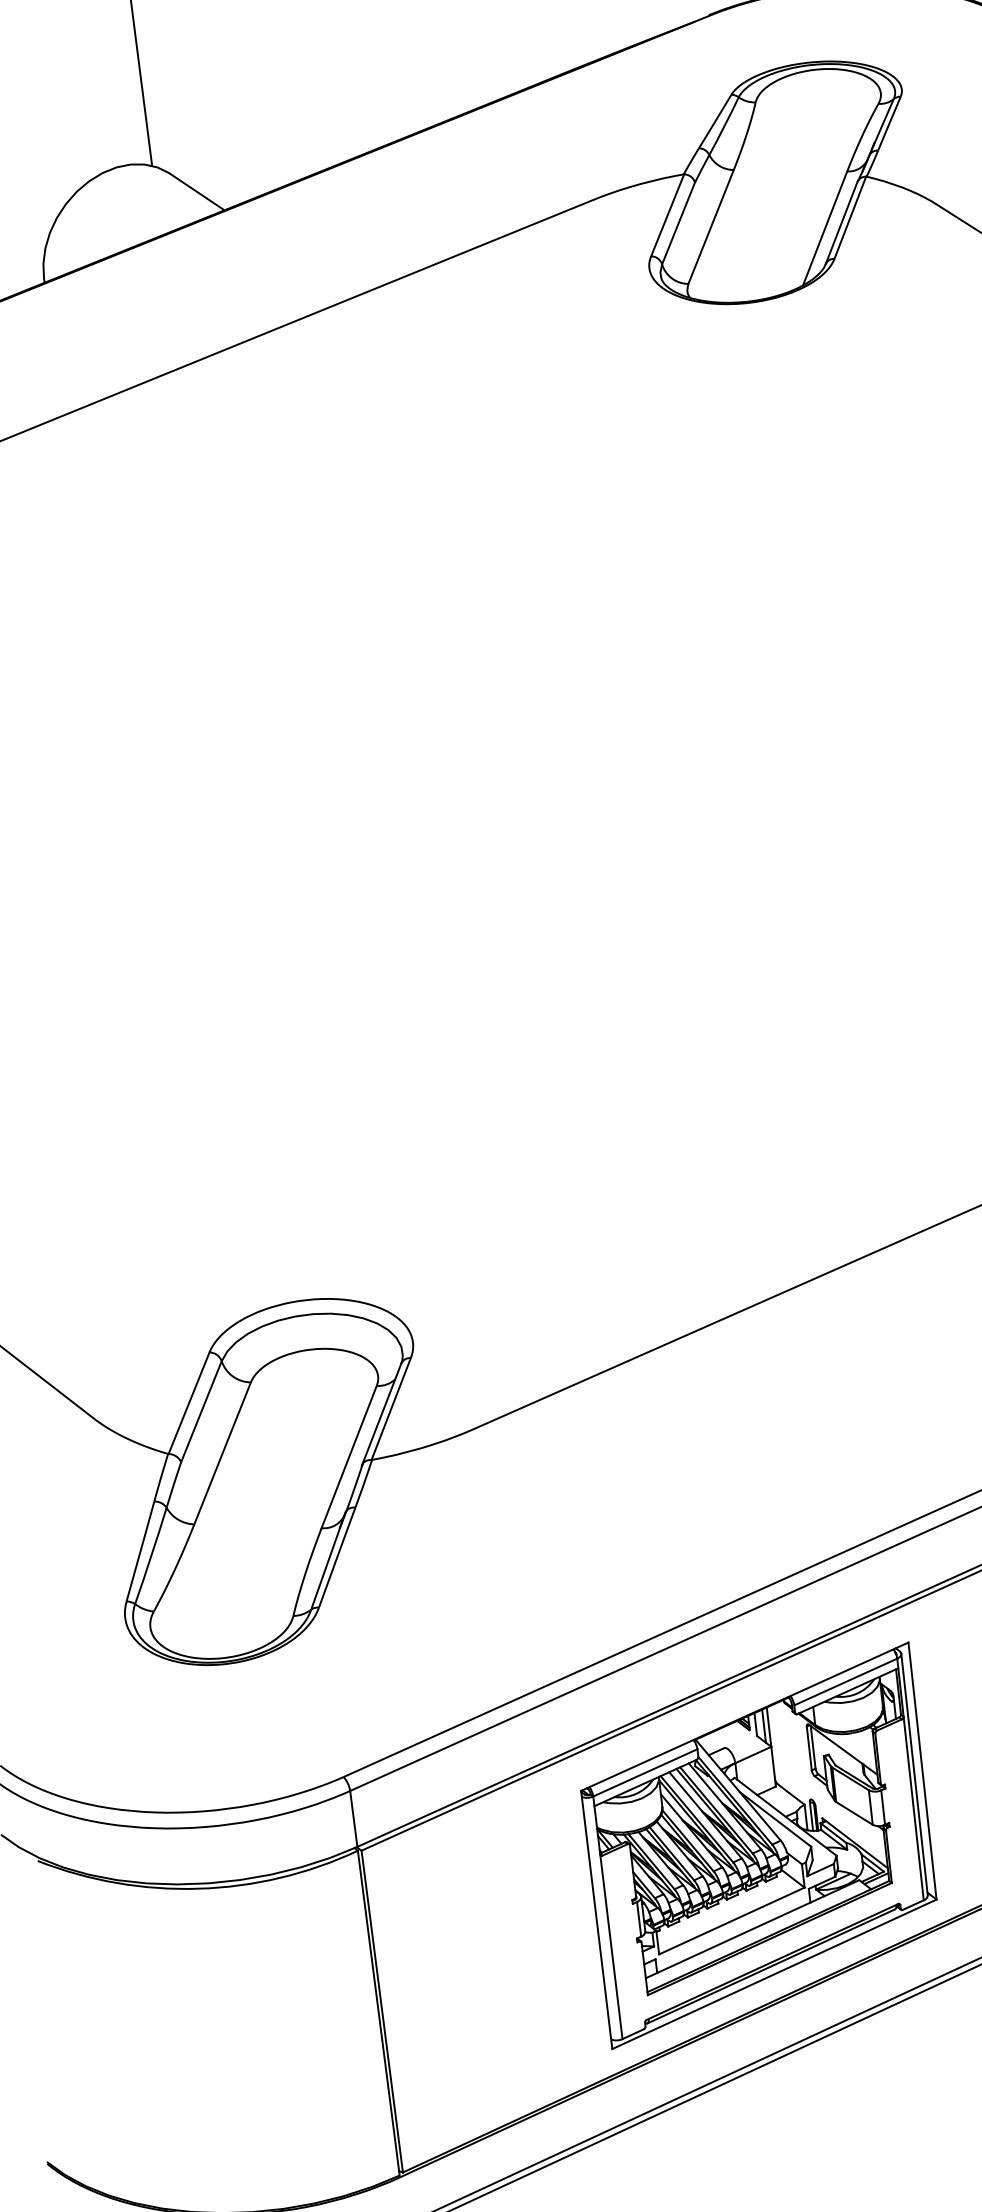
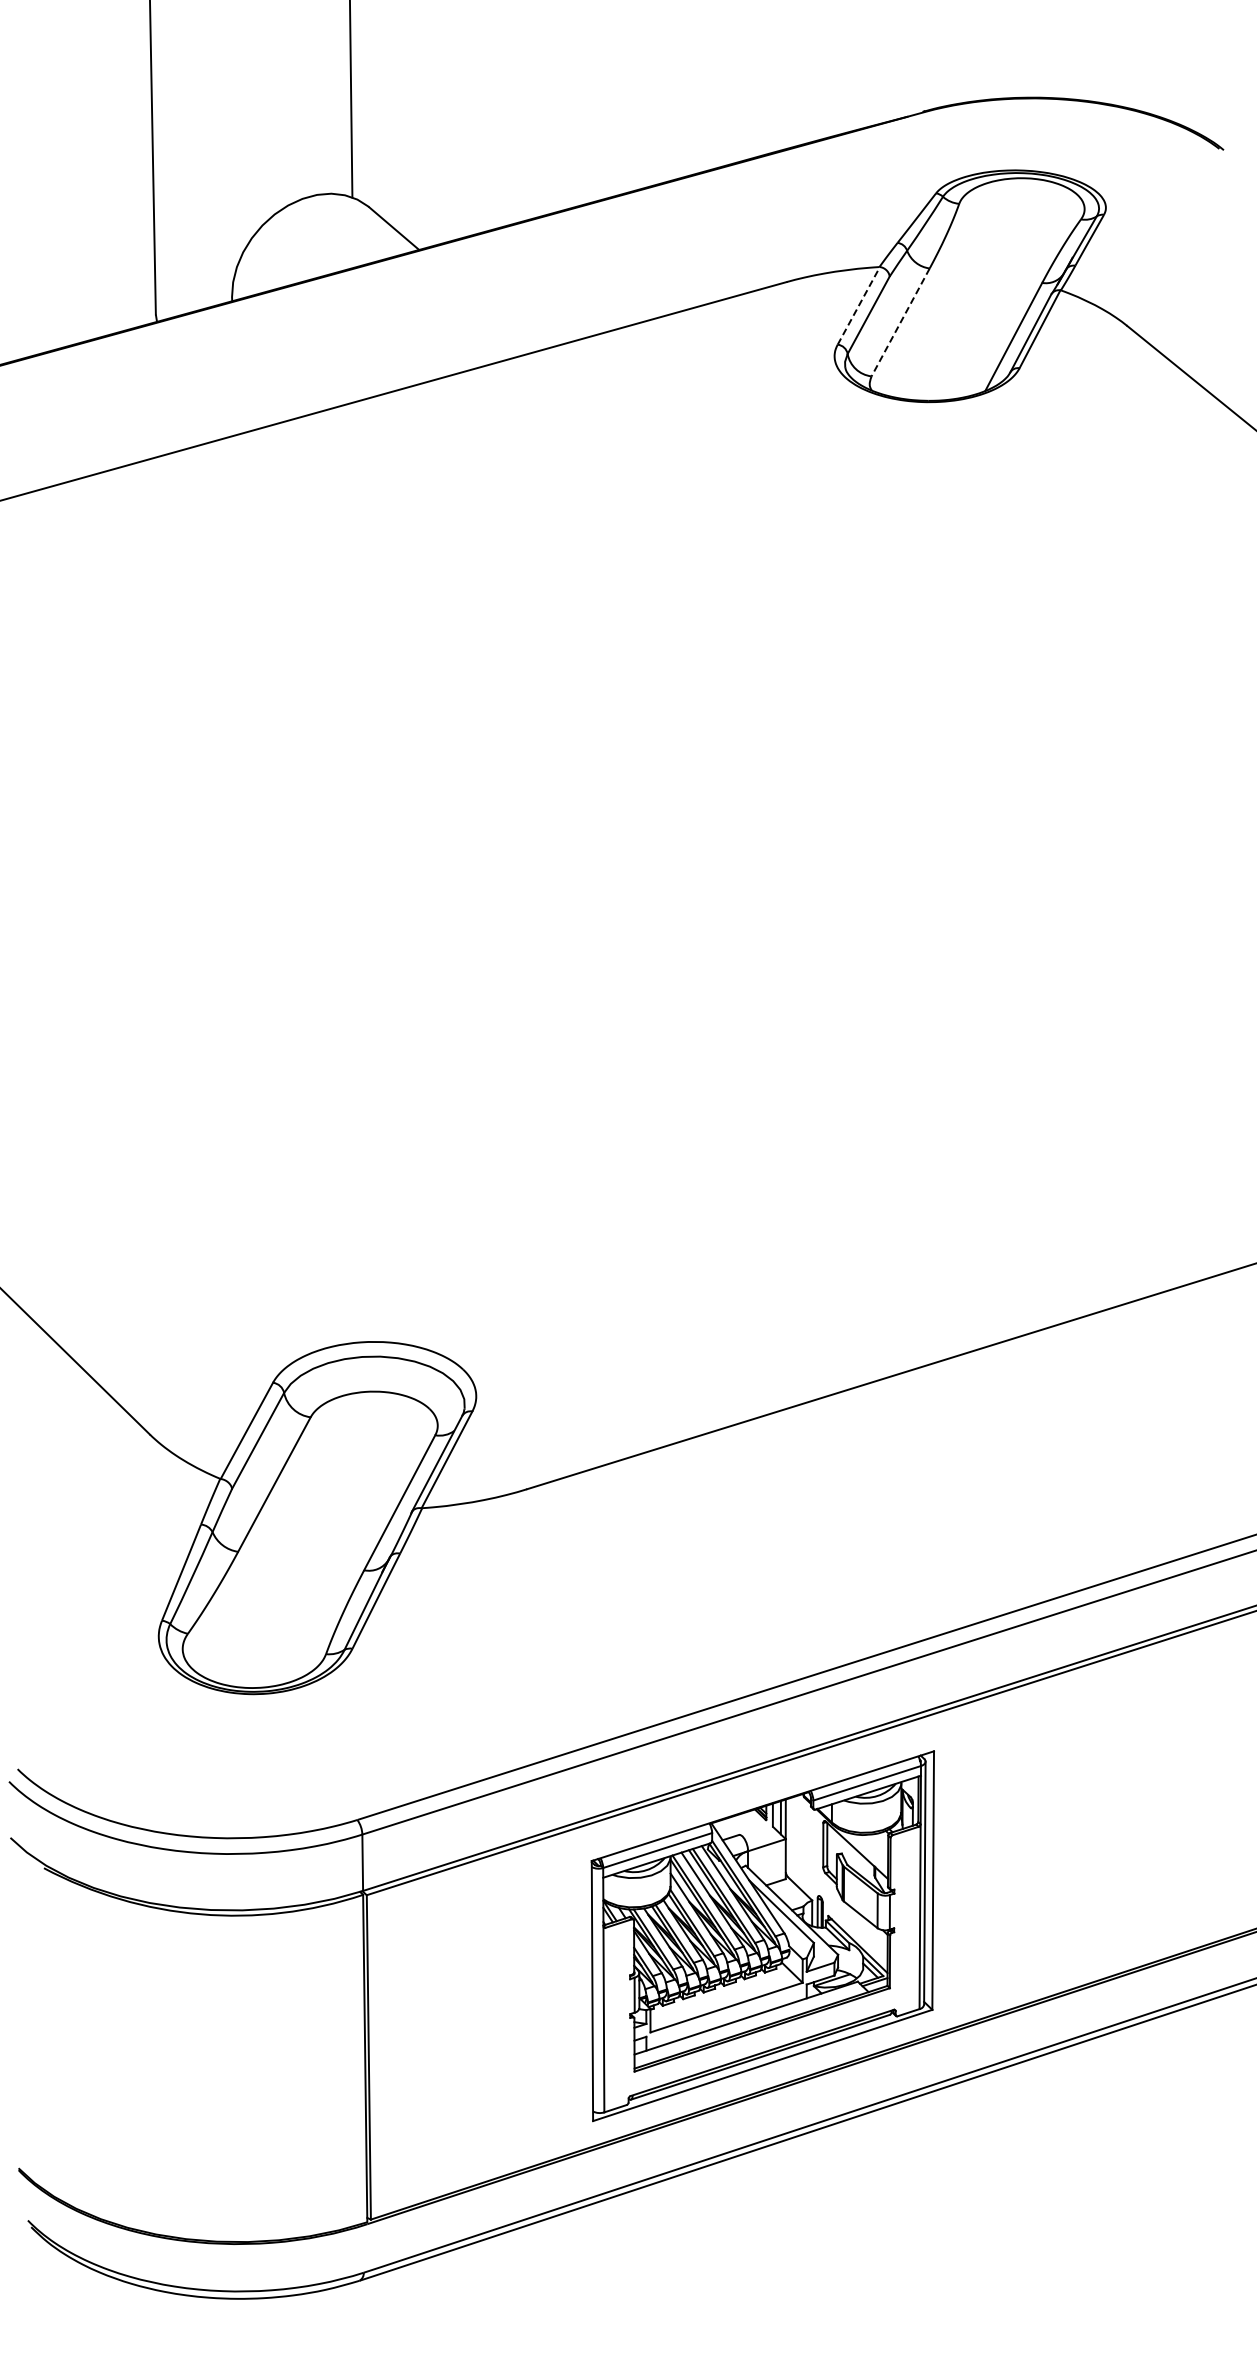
line: (668, 214) -> (859, 305), solid -> dashed
line: (710, 227) -> (900, 322), solid -> dashed

